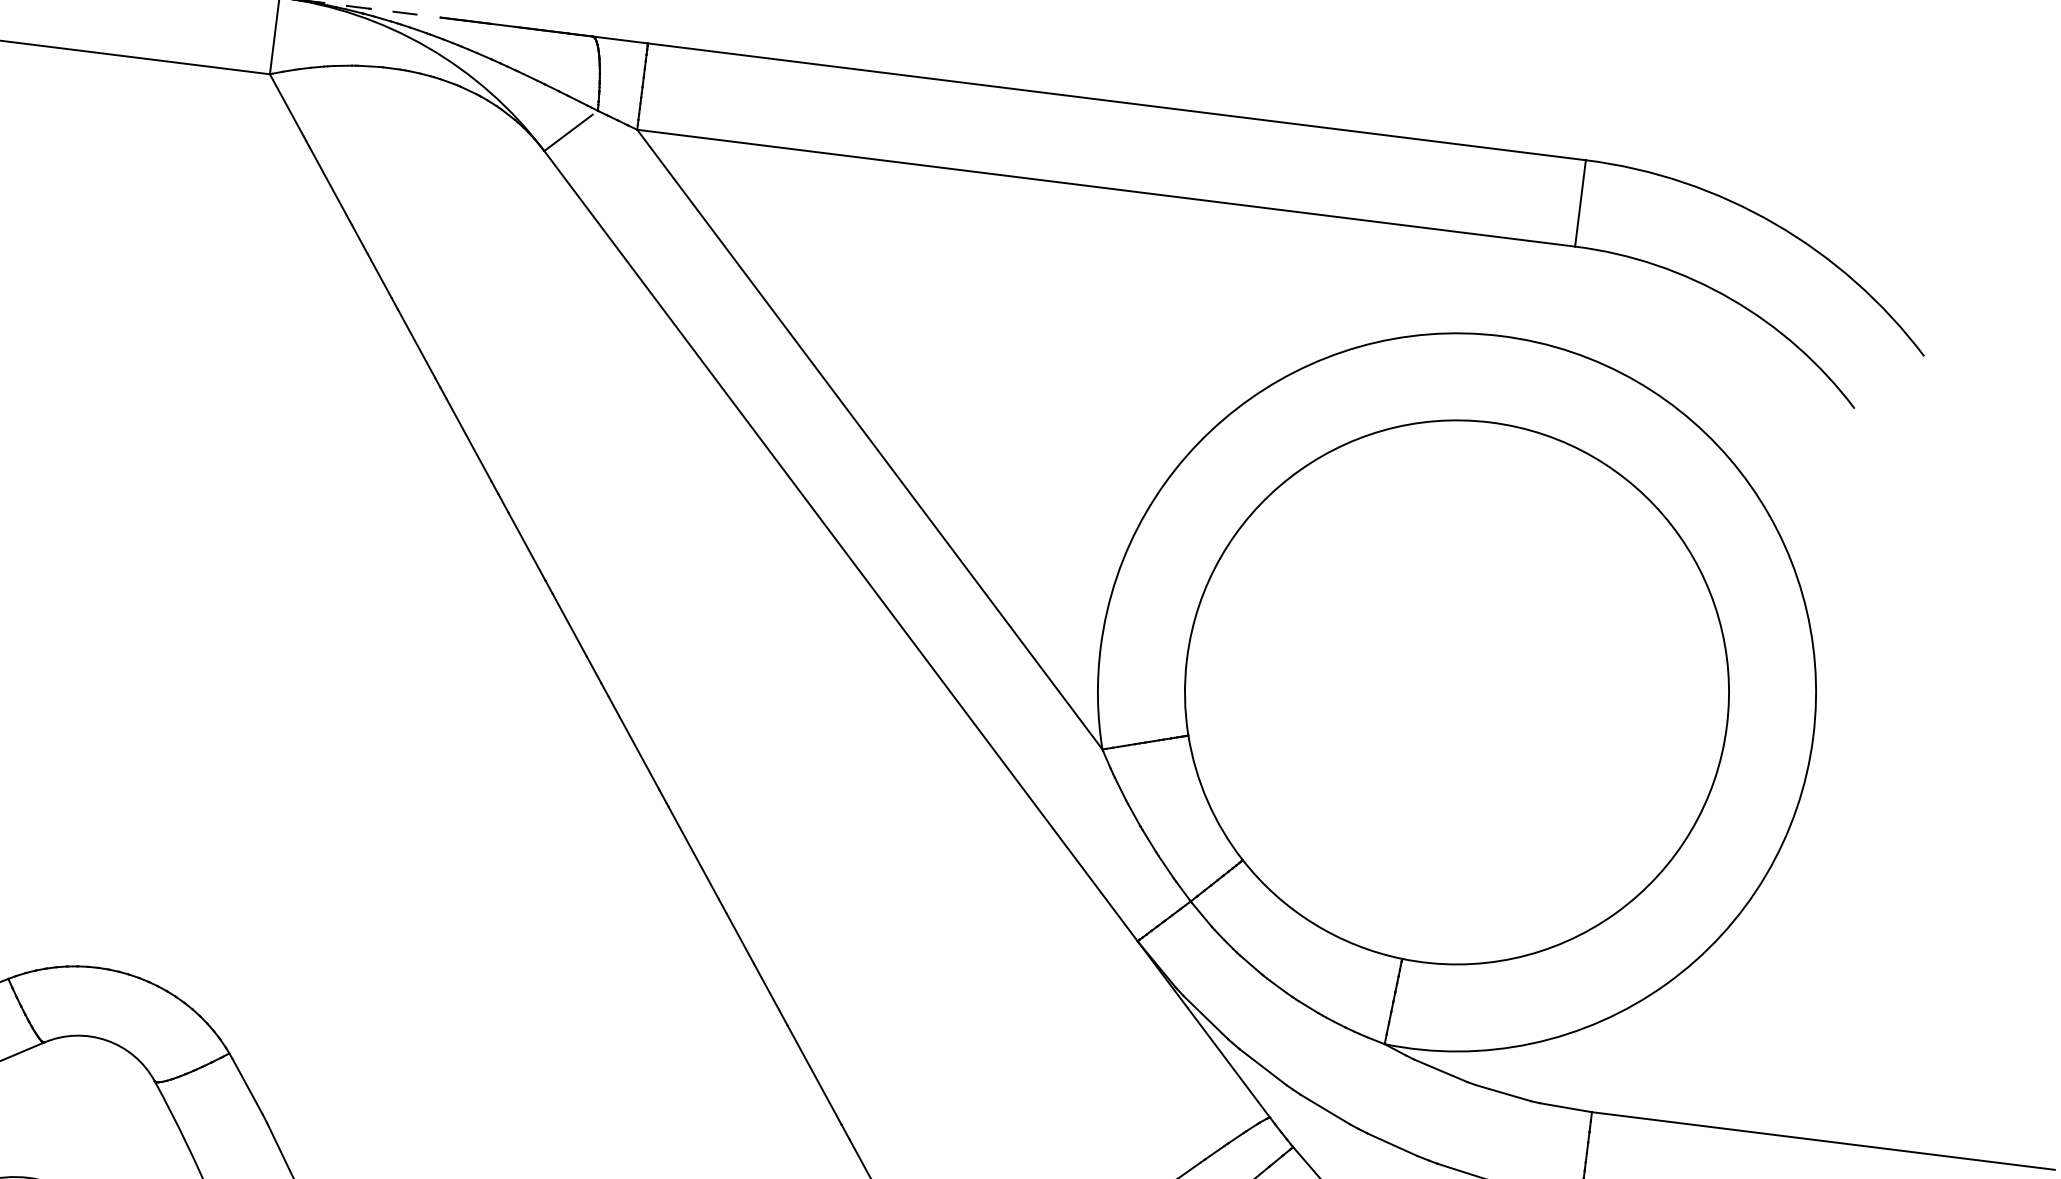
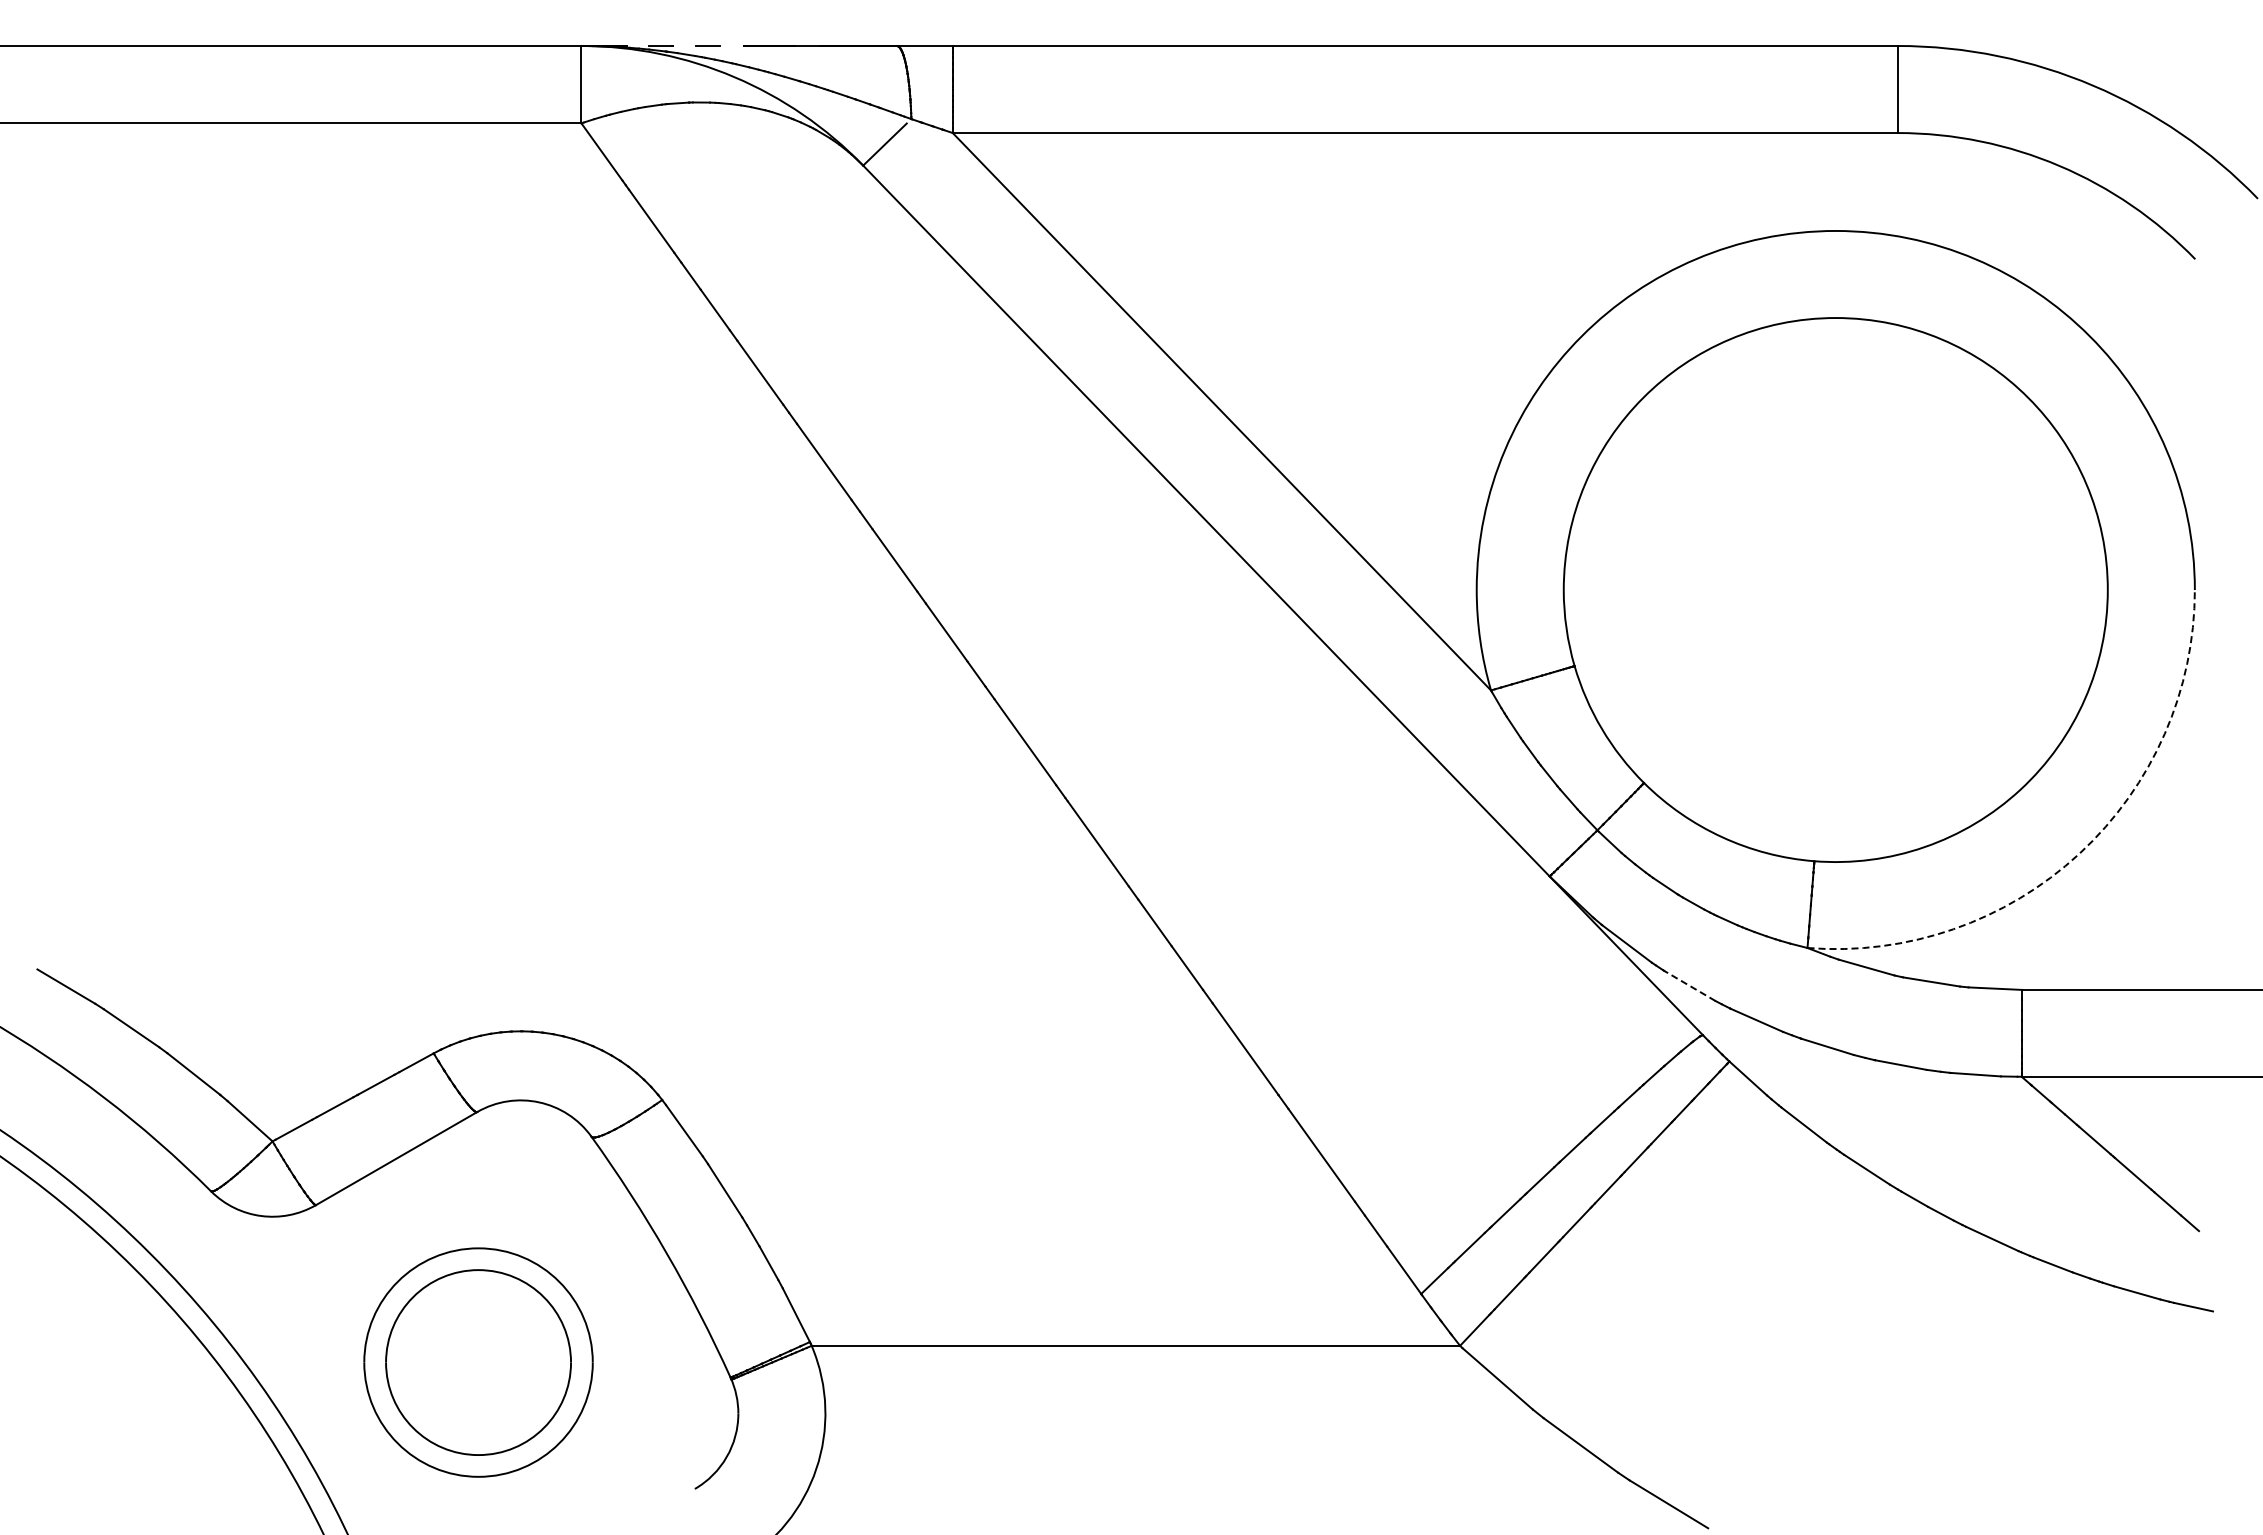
arc: (1666, 983) -> (2079, 853), solid -> dashed
line: (1262, 1066) -> (1689, 985), solid -> dashed

